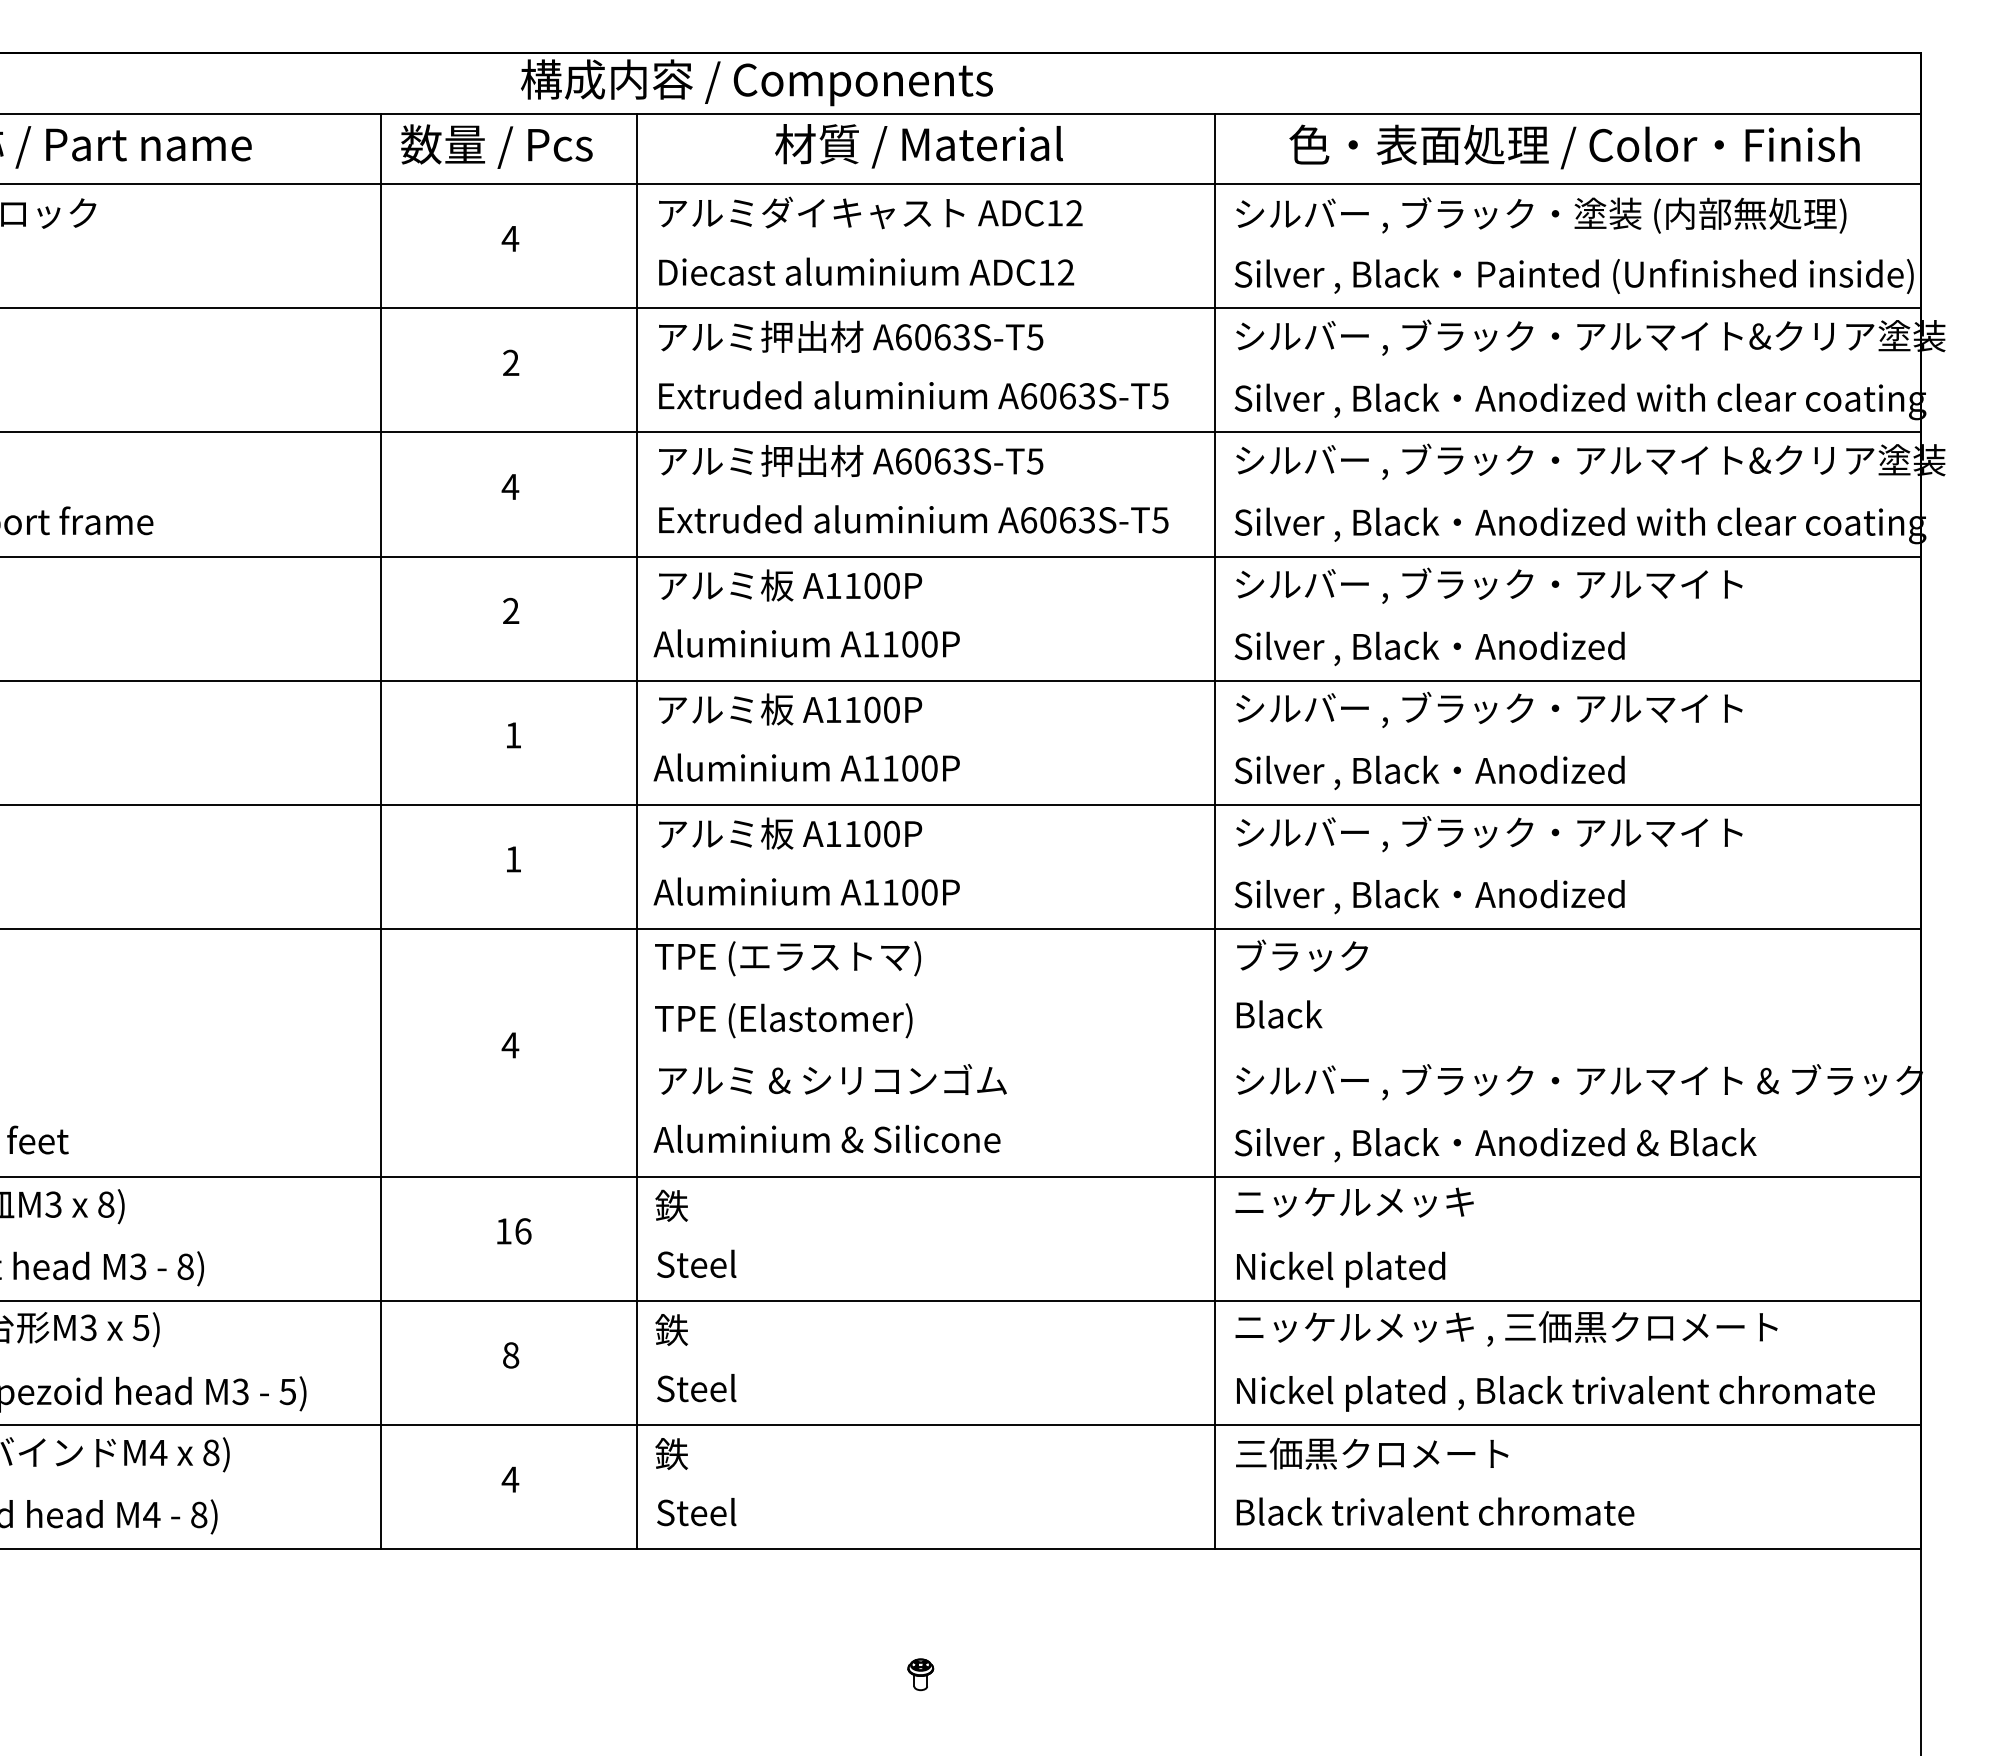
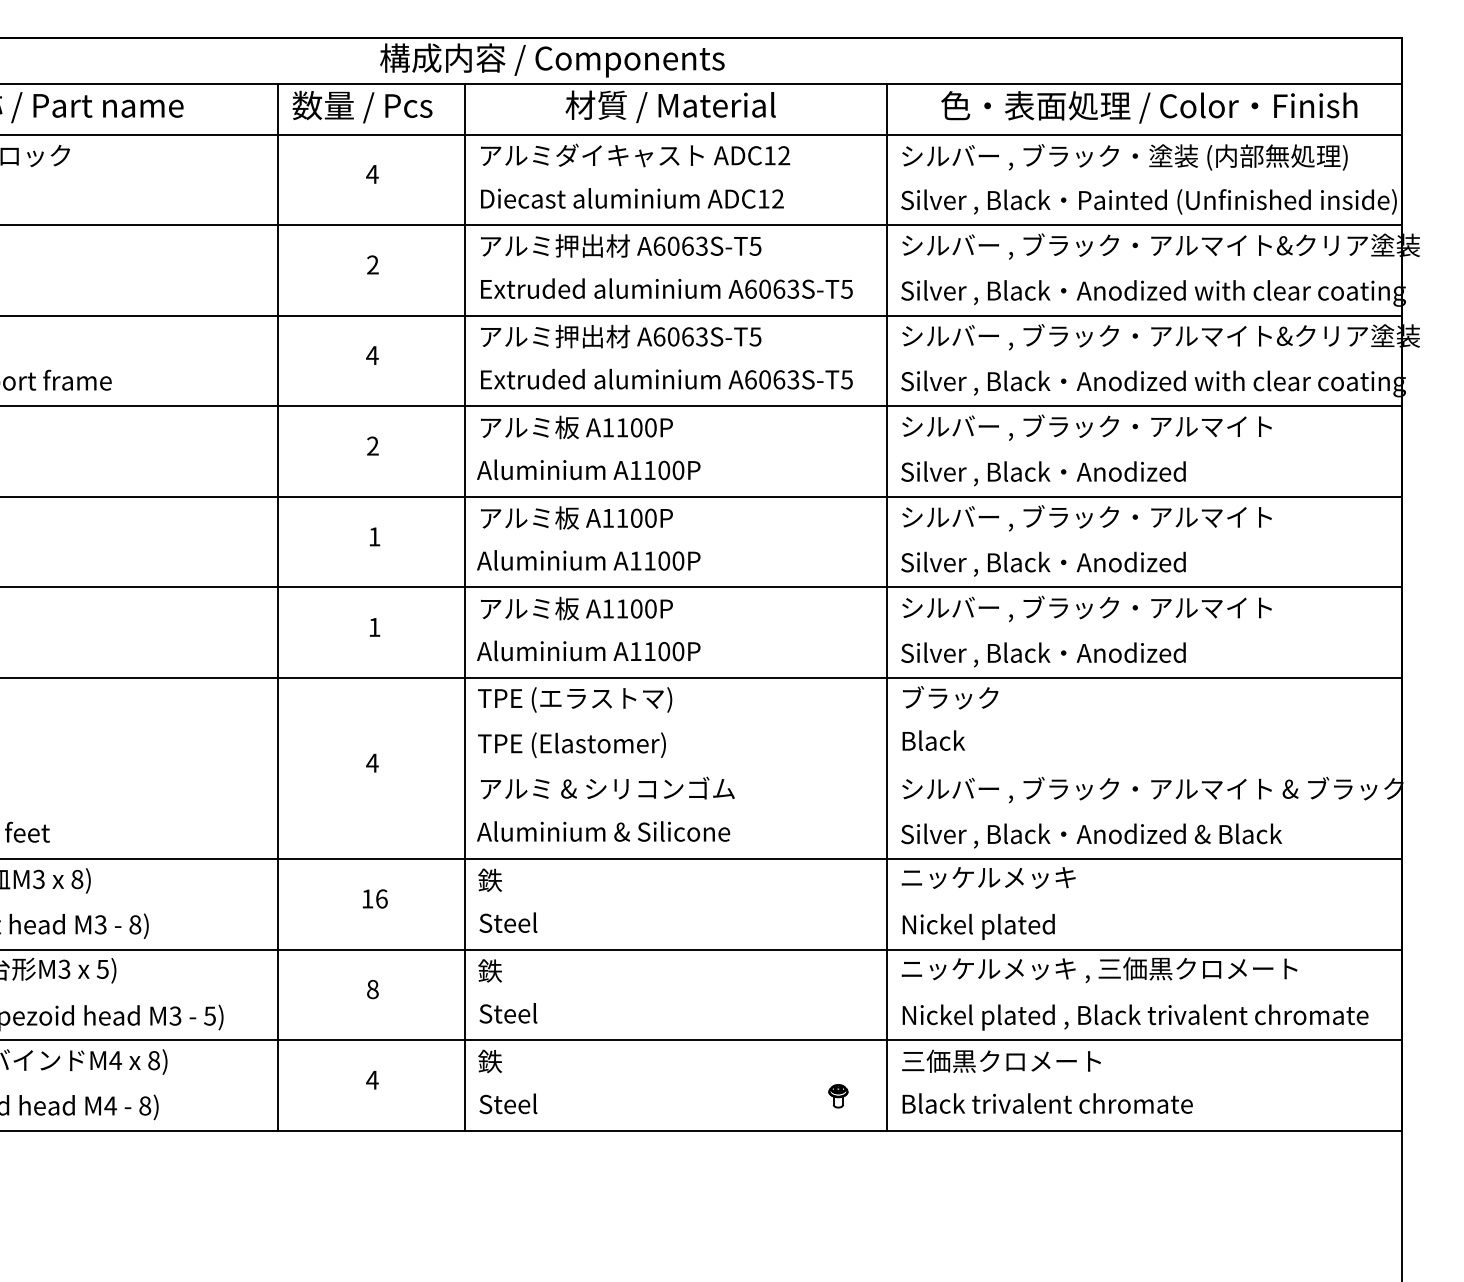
part: (920, 1674) -> (838, 1096), moved

